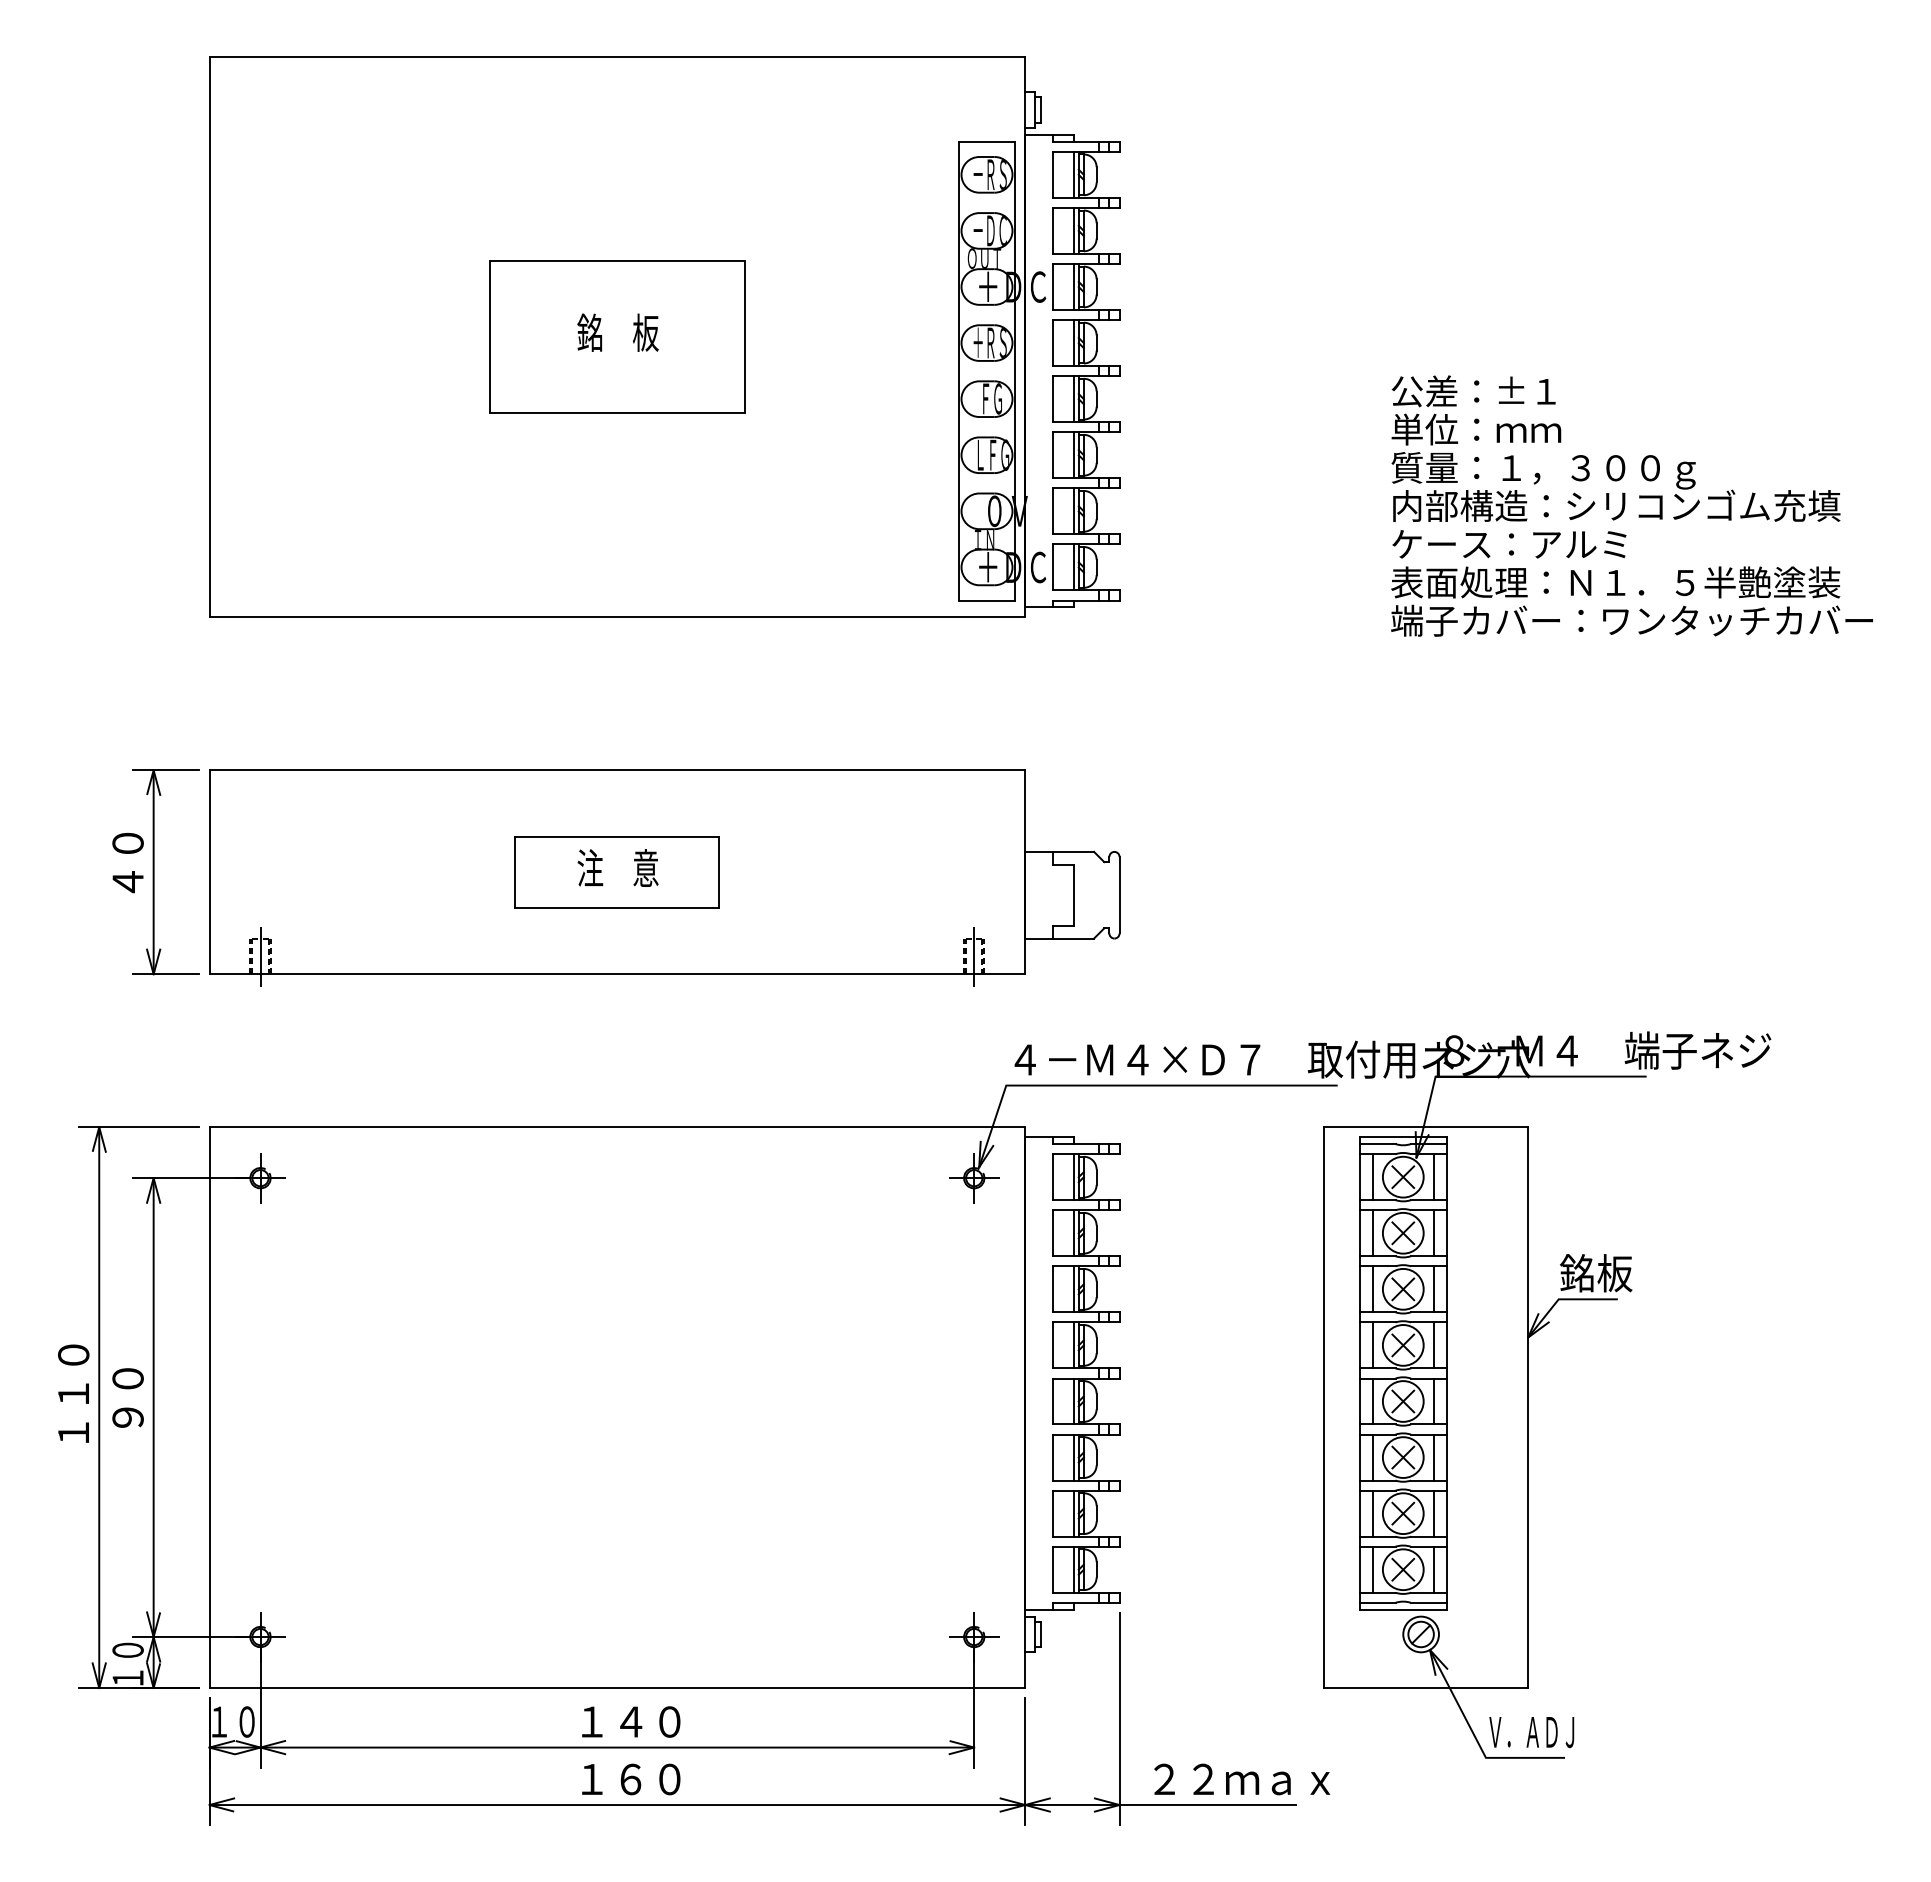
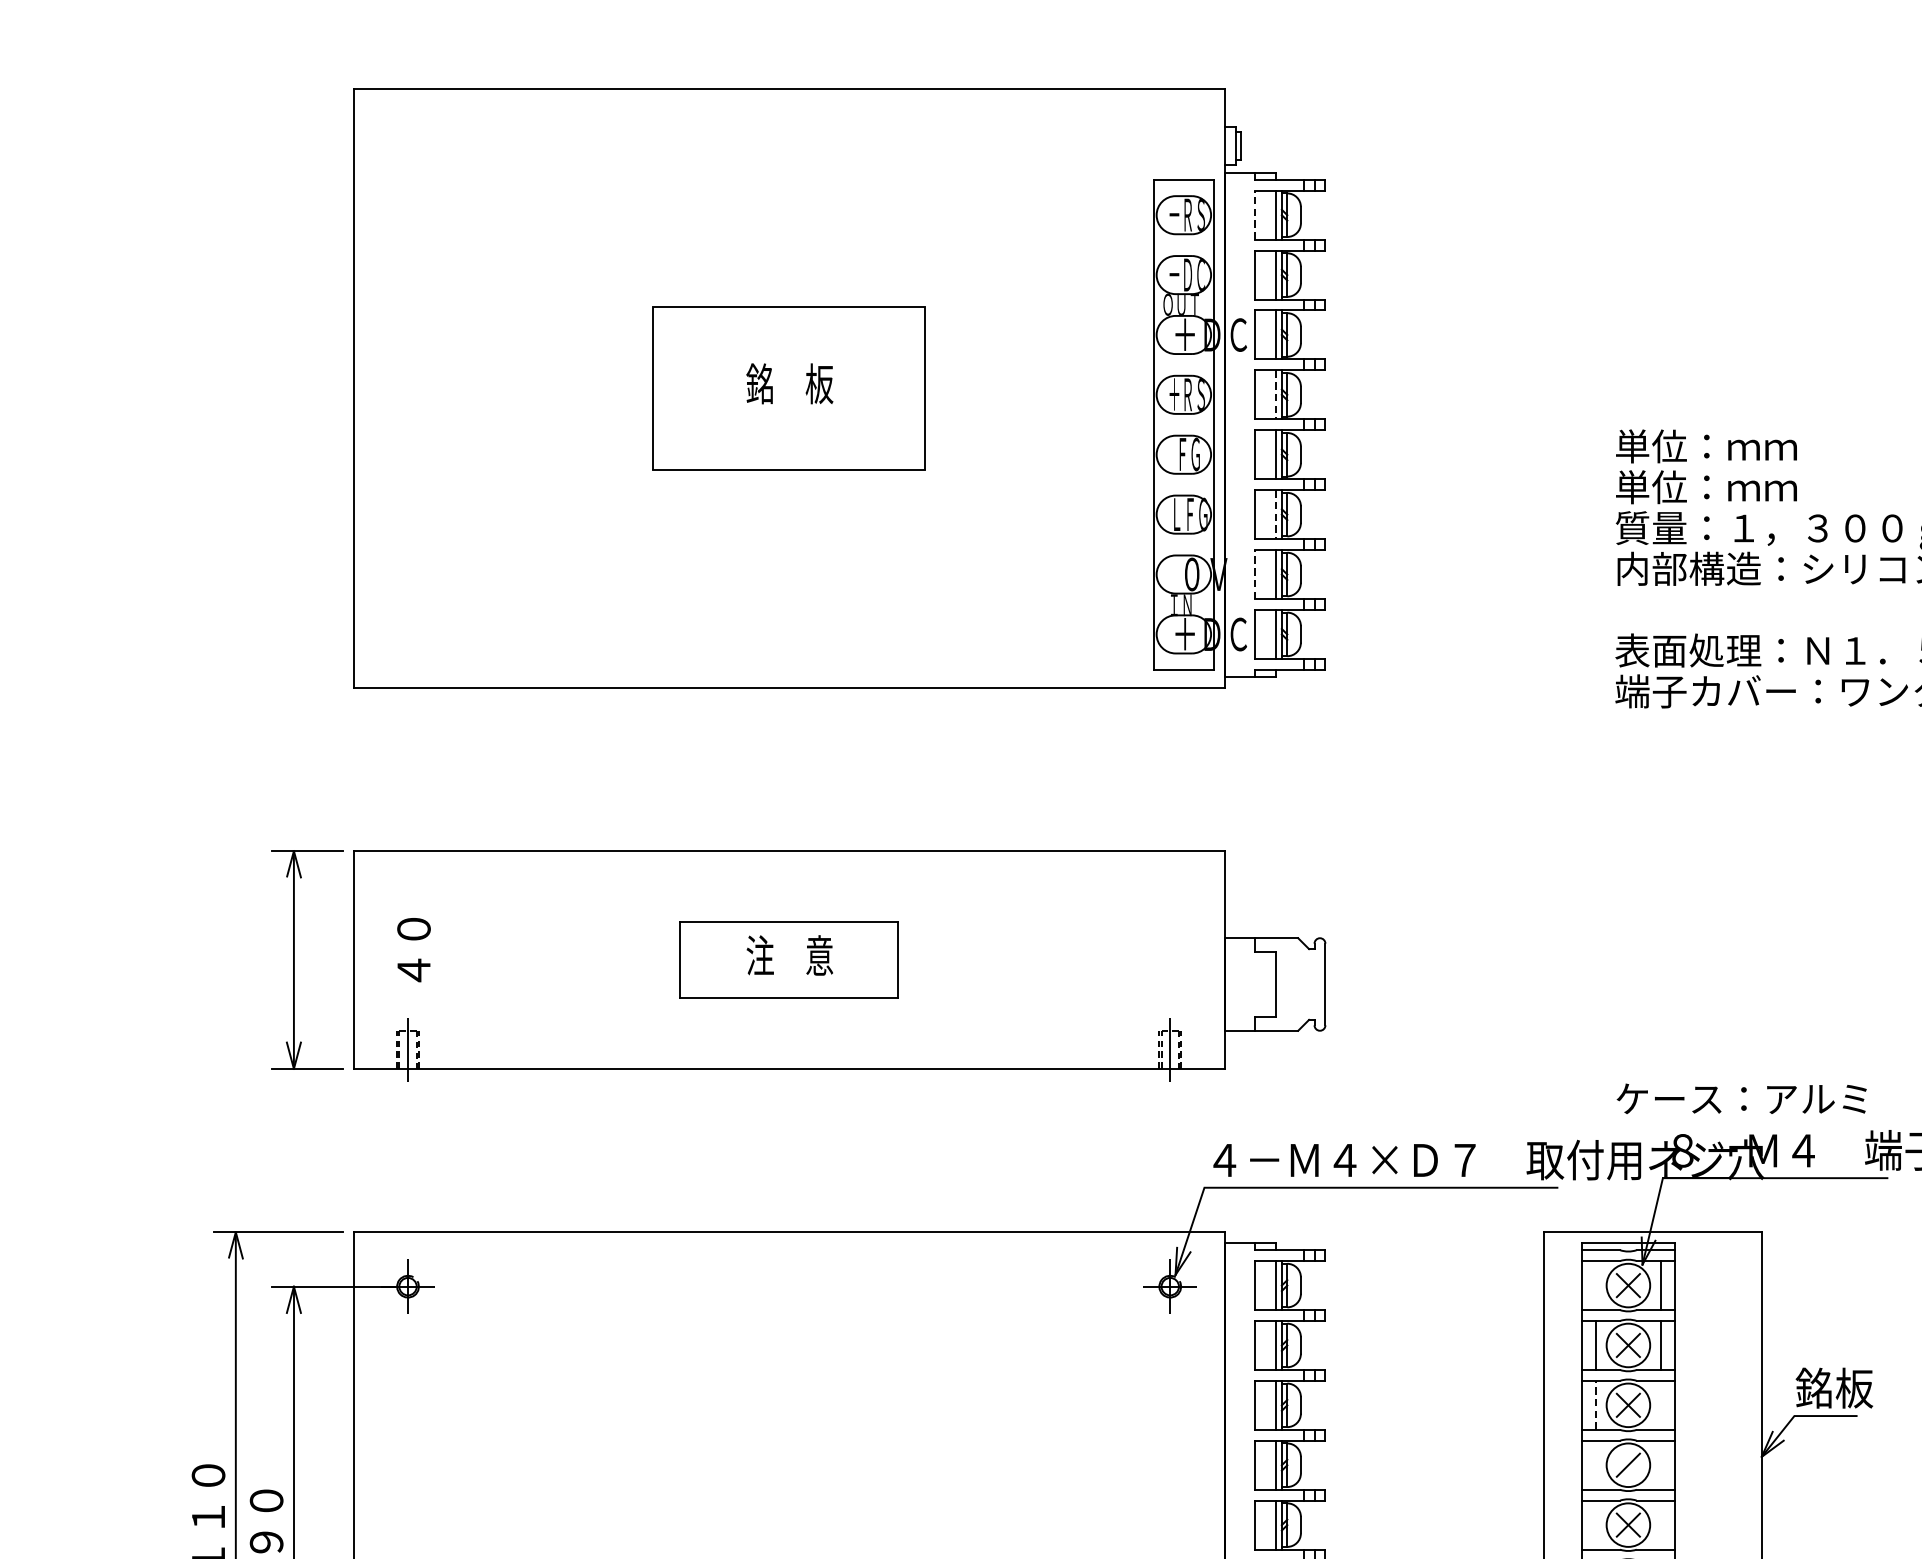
line: (1053, 174) -> (1254, 214), solid -> dashed
line: (1073, 343) -> (1276, 395), solid -> dashed
text: (1476, 391) -> (1706, 446), 公差：±１ -> 単位：ｍｍ
line: (1073, 455) -> (1276, 514), solid -> dashed
line: (1053, 511) -> (1254, 574), solid -> dashed
text: (1509, 544) -> (1741, 1099), moved
text: (127, 863) -> (413, 950), moved
line: (1372, 1177) -> (1595, 1285), removed
line: (1372, 1289) -> (1595, 1405), solid -> dashed
line: (1433, 1289) -> (1660, 1405), removed
line: (1372, 1345) -> (1595, 1465), removed
line: (1403, 1345) -> (1628, 1465), removed
line: (1433, 1345) -> (1660, 1465), removed
line: (1372, 1401) -> (1595, 1525), removed
line: (1433, 1401) -> (1660, 1525), removed

